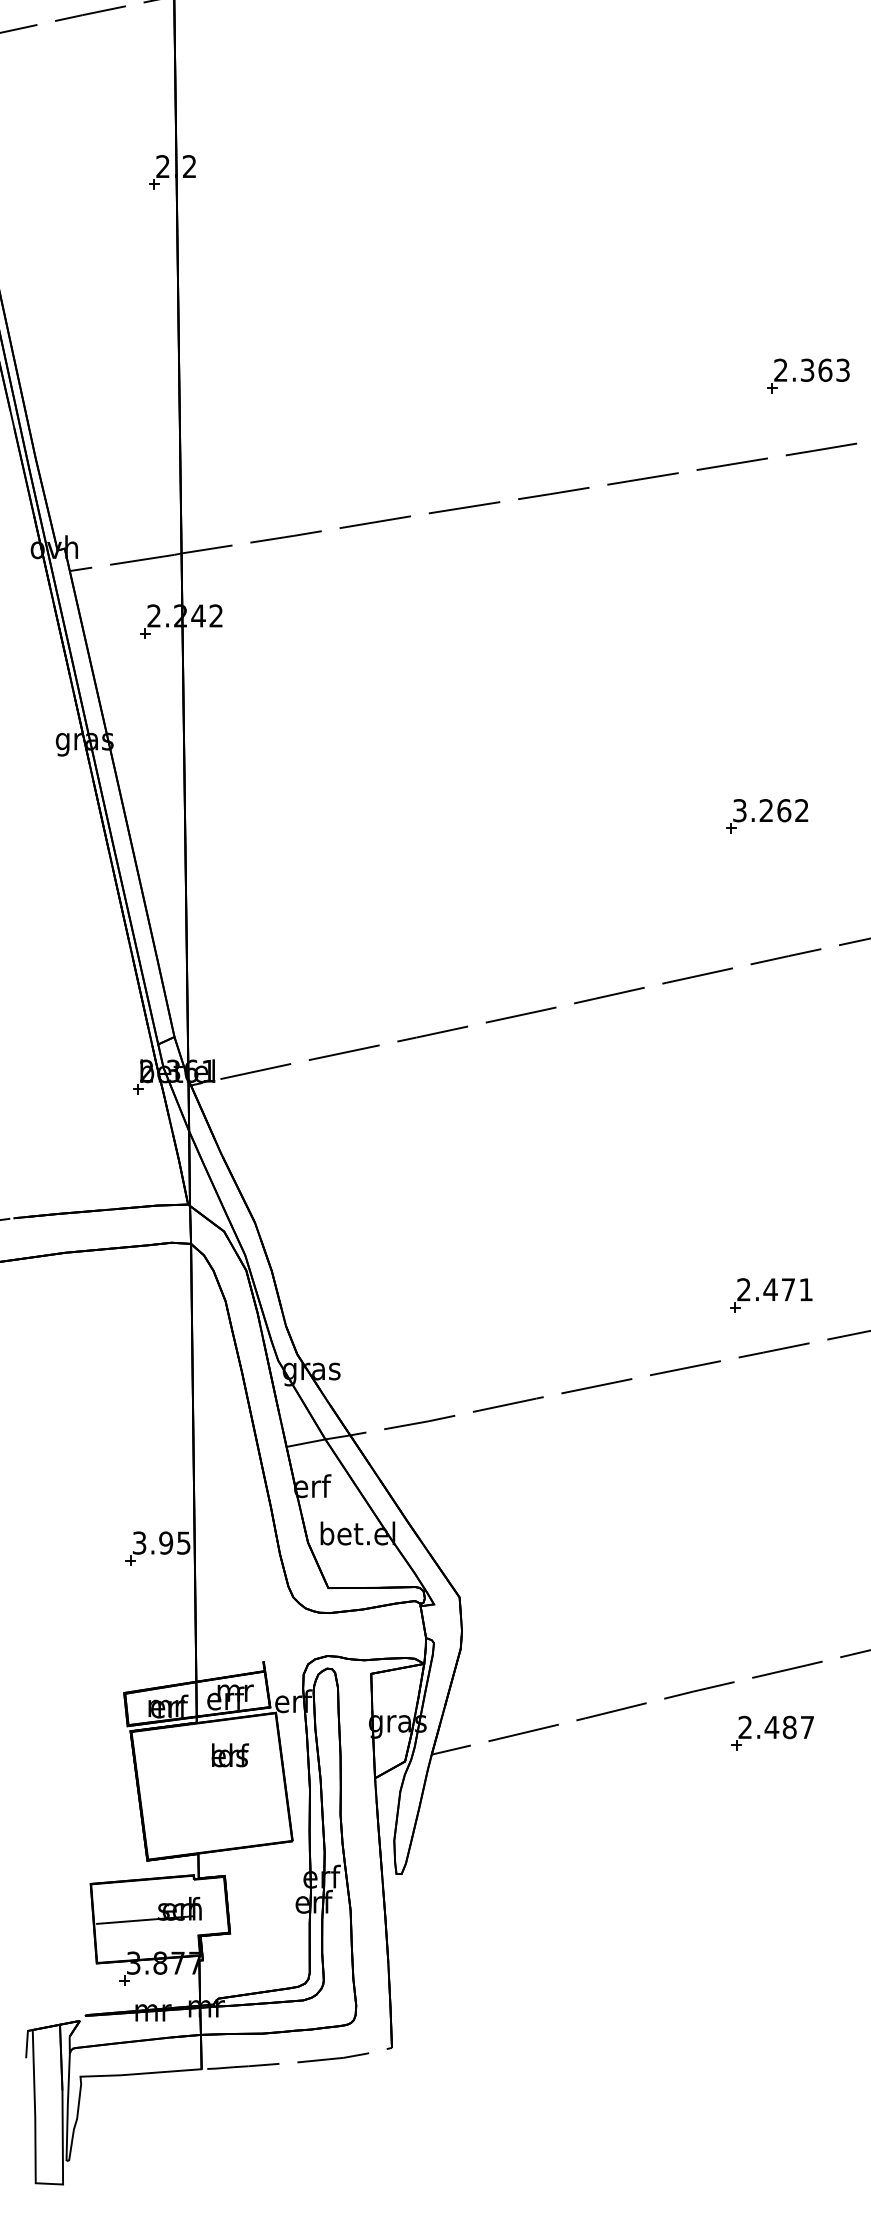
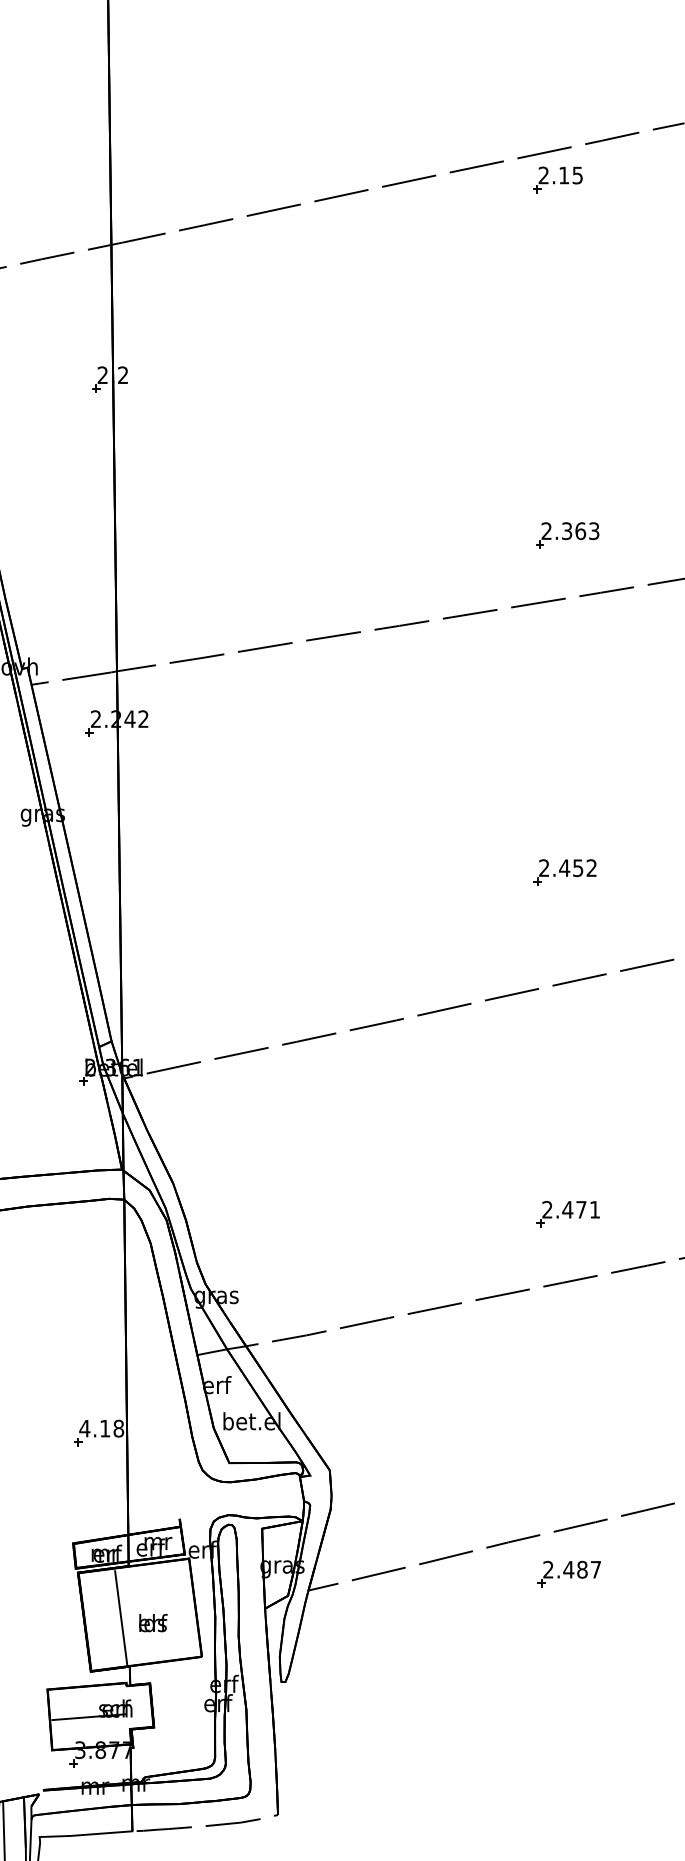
part: (808, 375) -> (567, 535), moved
text: (762, 811) -> (561, 868), 3.262 -> 2.452
part: (770, 1295) -> (567, 1214), moved
text: (161, 1542) -> (101, 1428), 3.95 -> 4.18
text: (230, 1755) -> (153, 1623), moved
line: (187, 1791) -> (121, 1618), added

